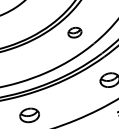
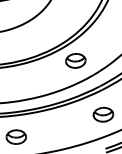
part: (74, 32) -> (75, 60), size x1.43

